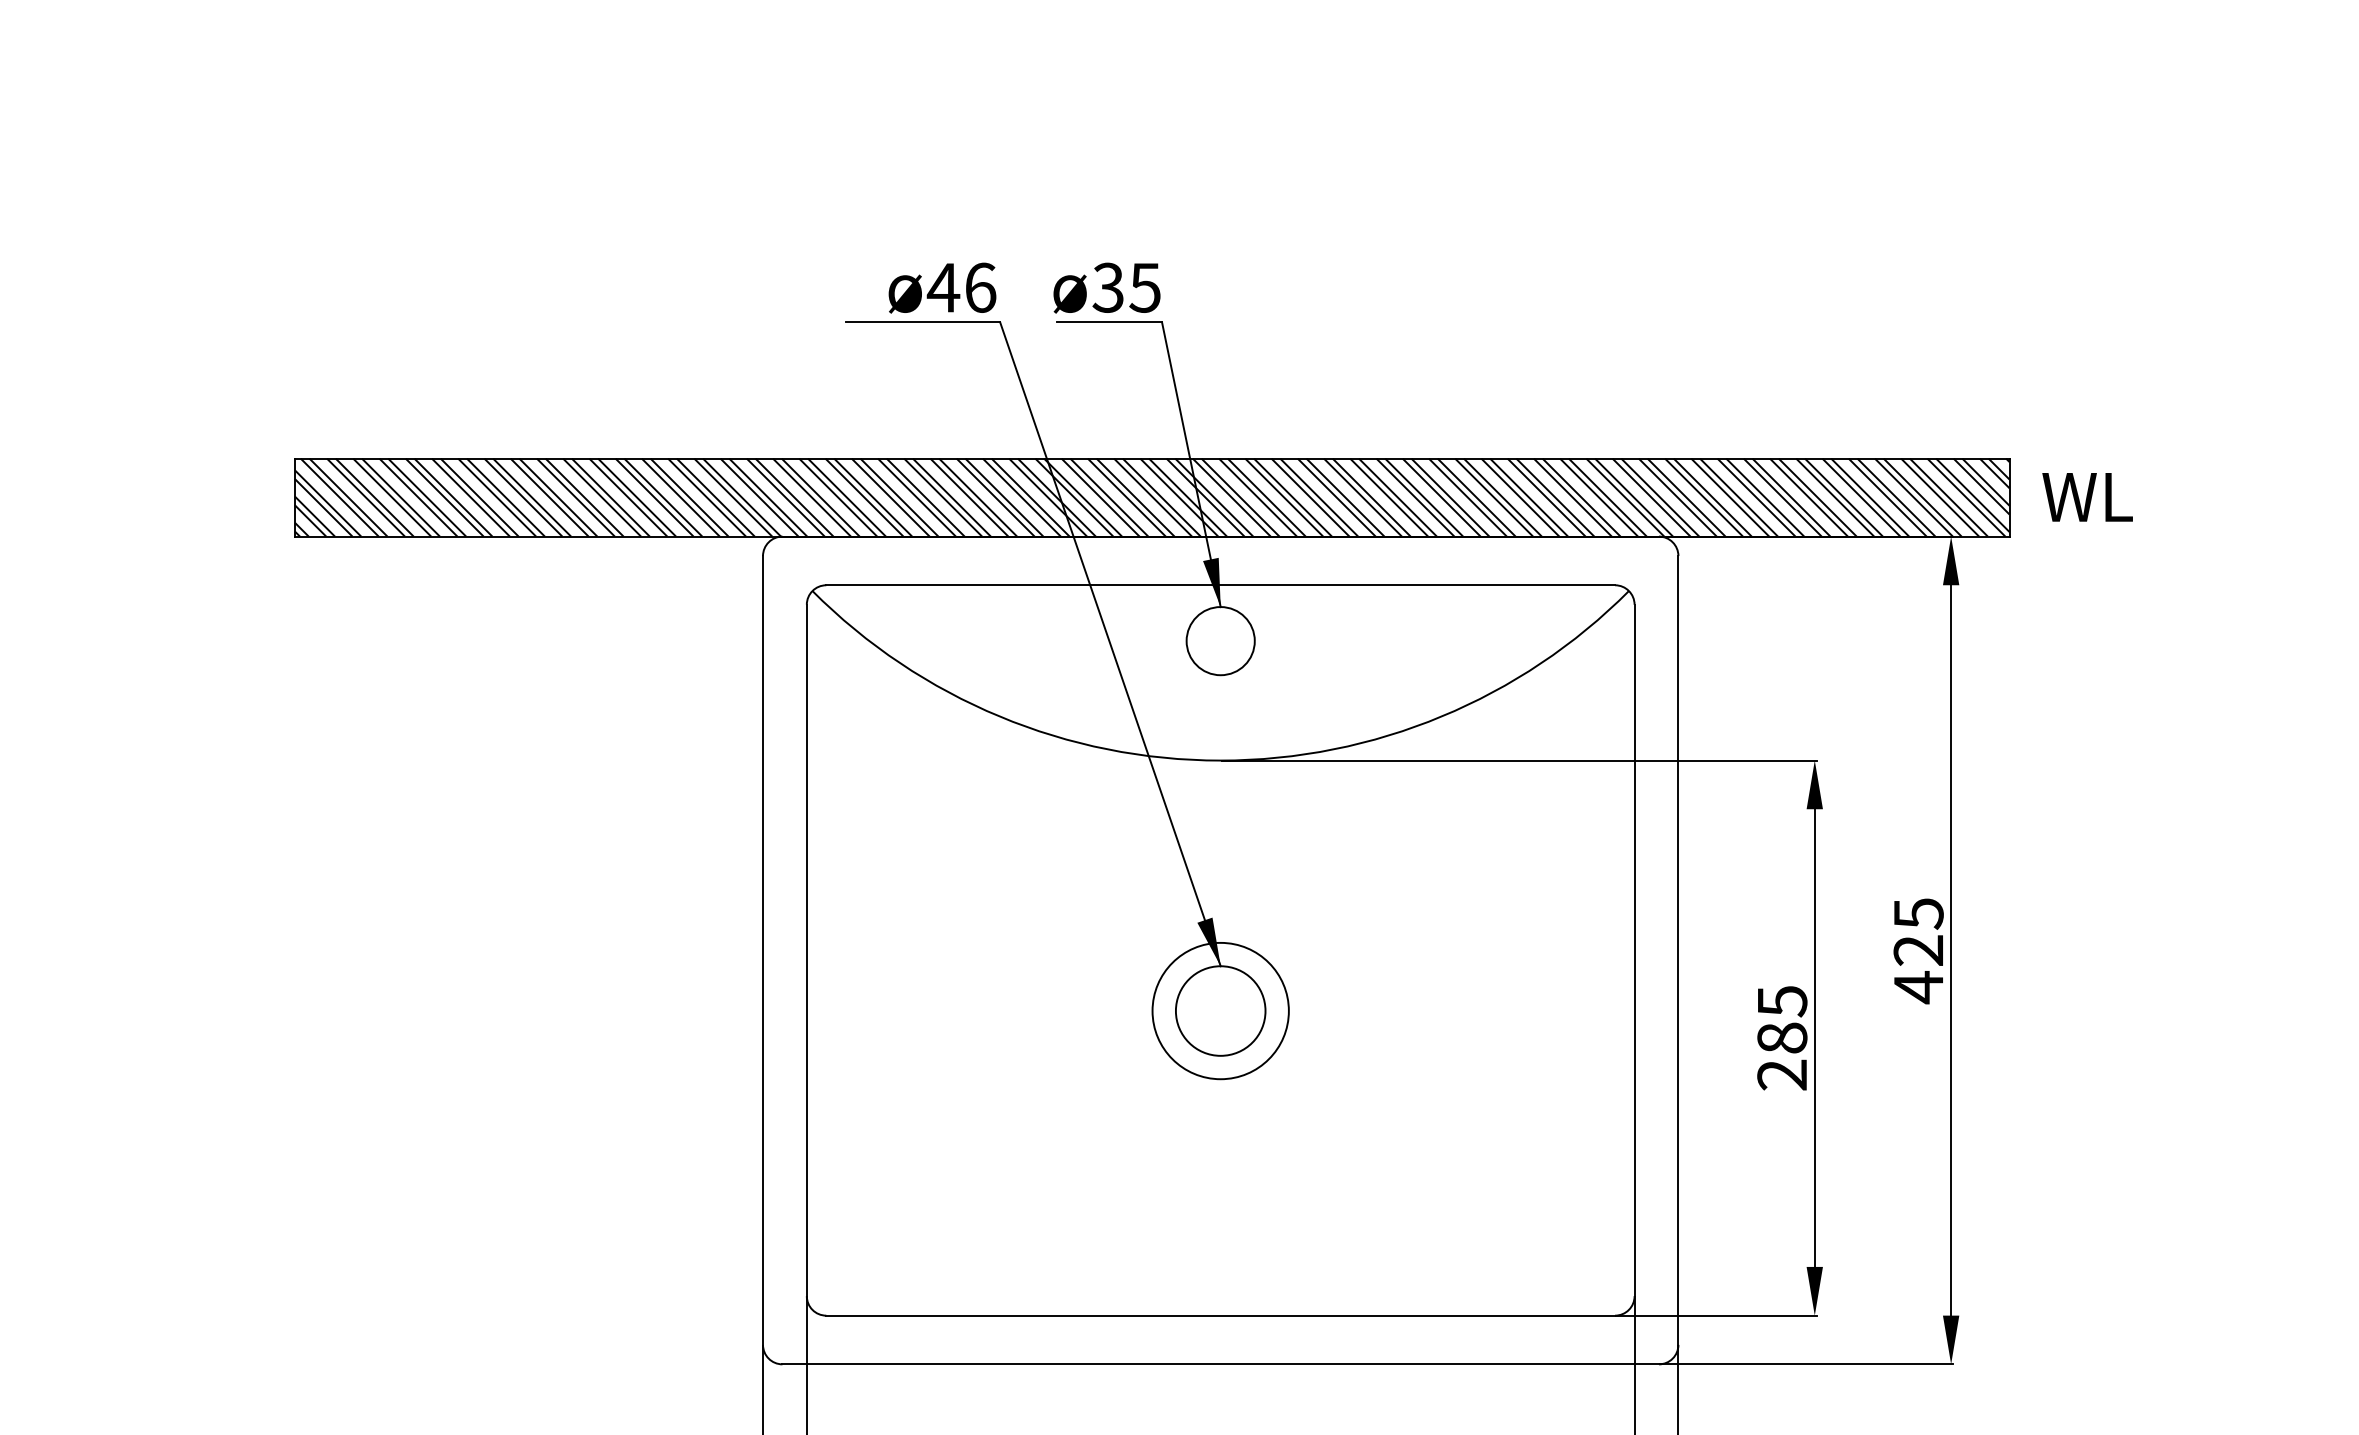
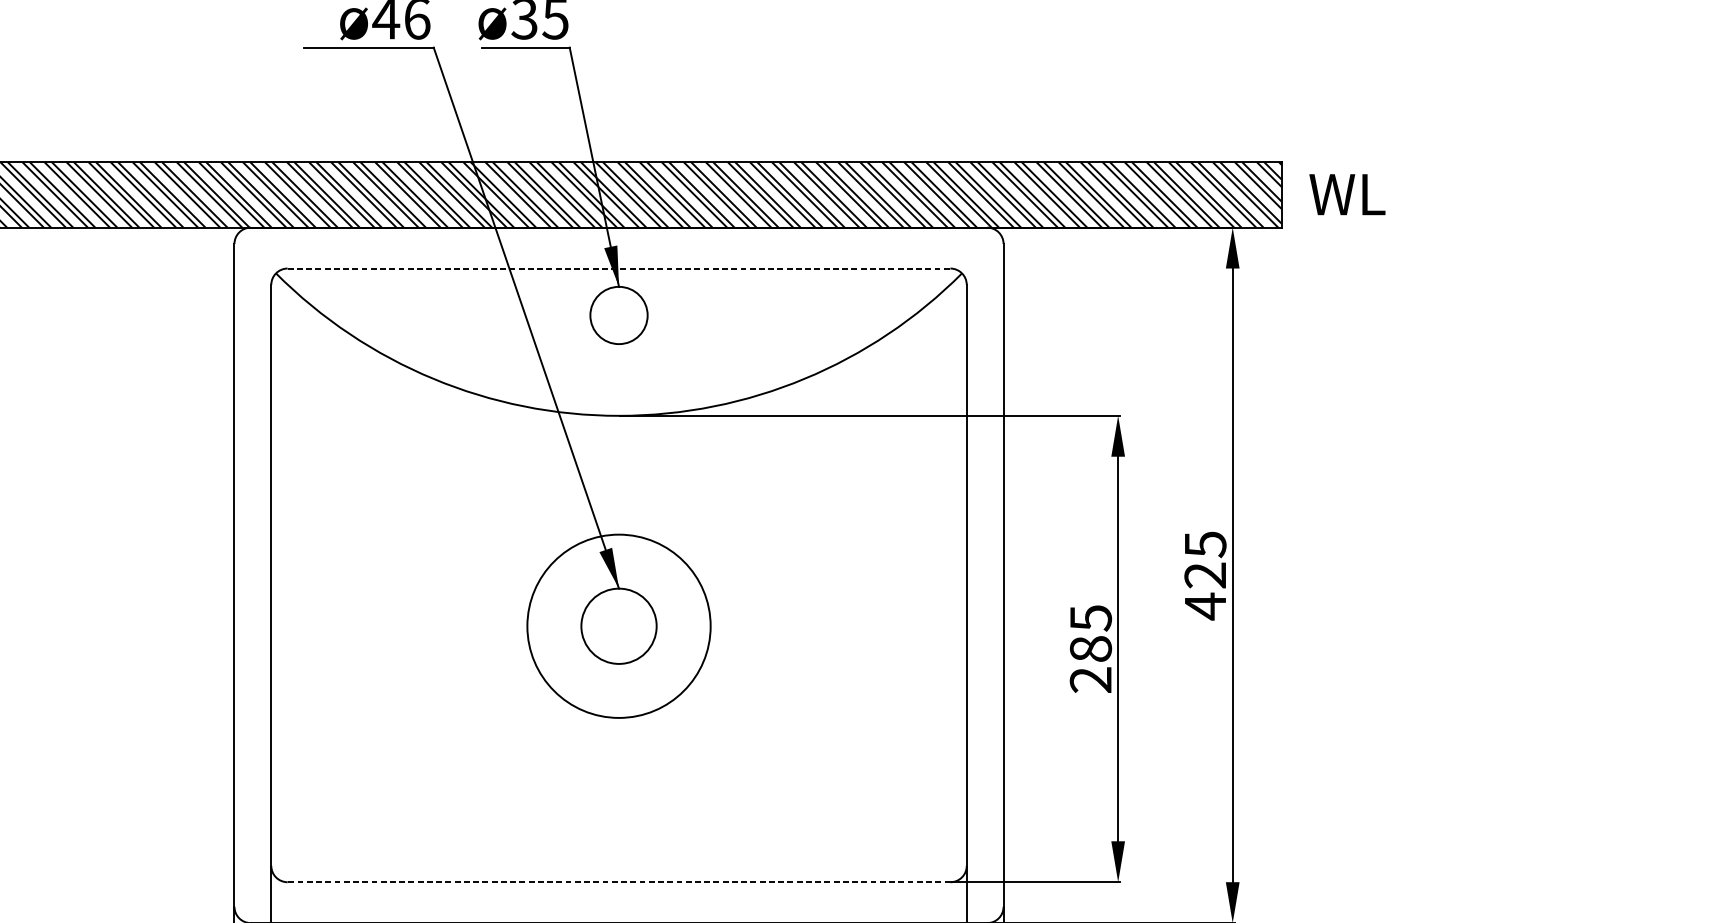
line: (1221, 585) -> (619, 268), solid -> dashed
circle: (1220, 1010) -> (618, 625), size x1.6
line: (1220, 1315) -> (618, 882), solid -> dashed

